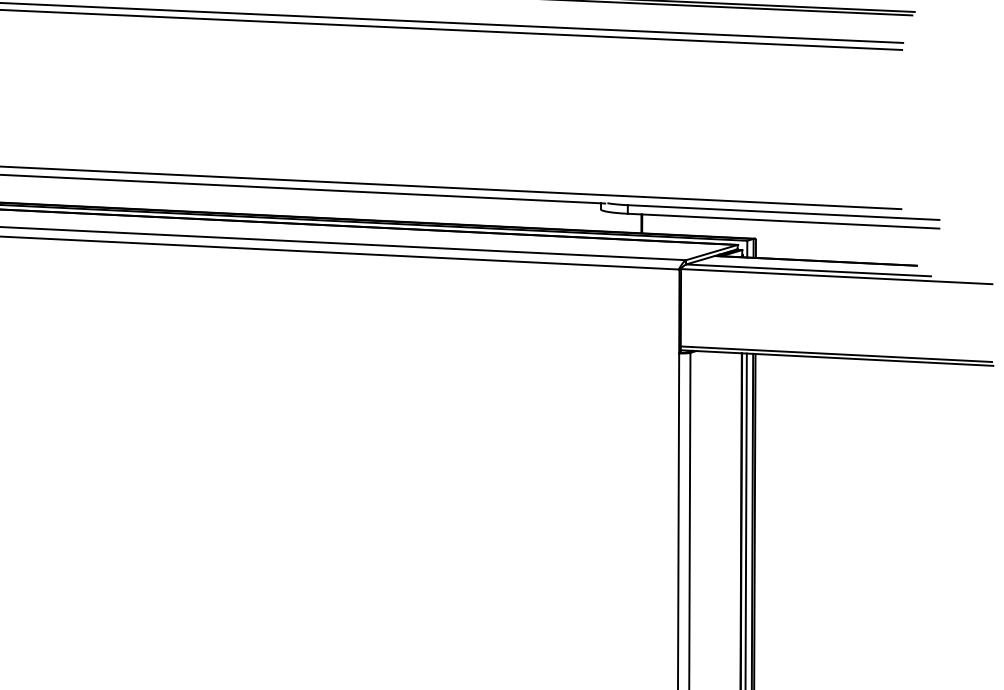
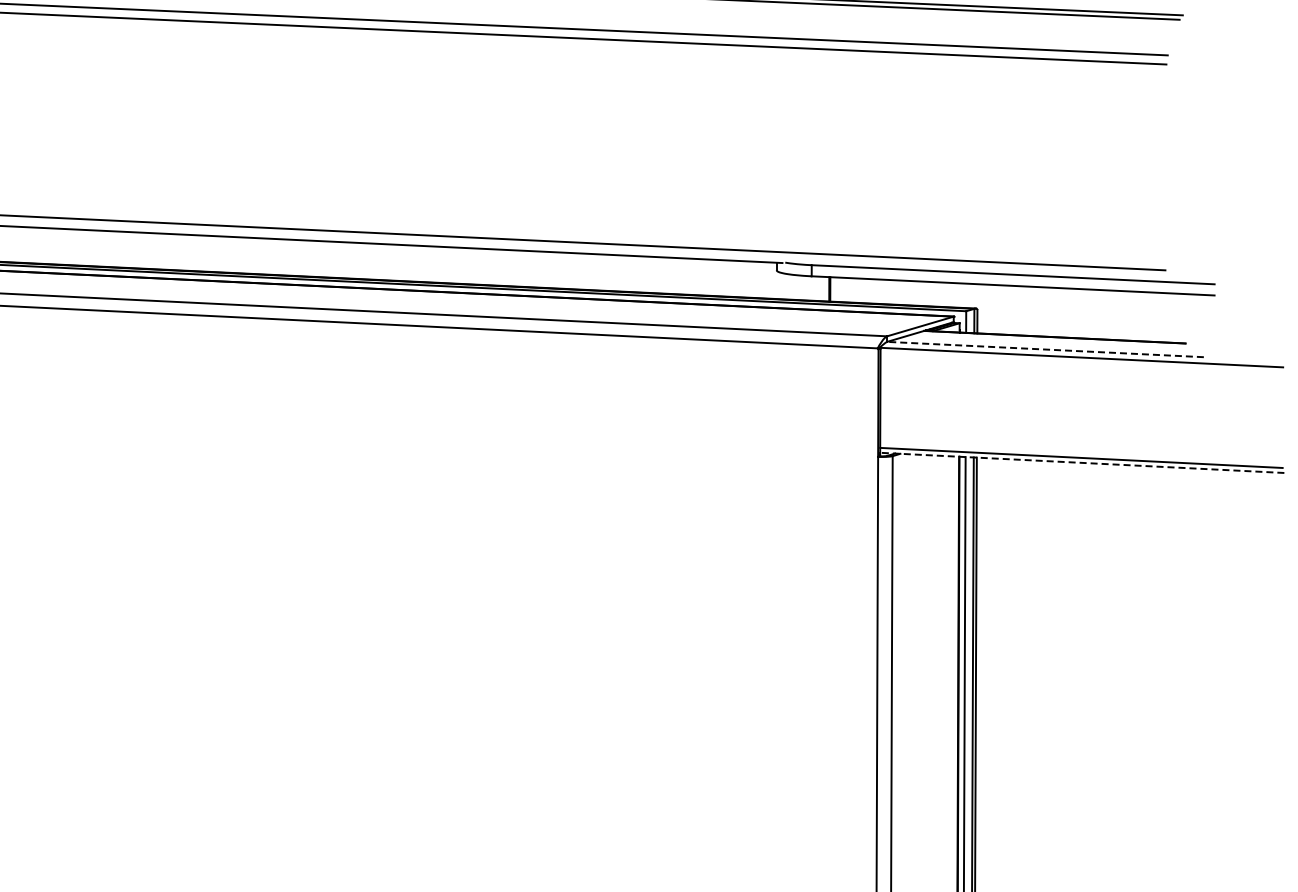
line: (808, 270) -> (1045, 349), solid -> dashed
line: (836, 357) -> (1081, 462), solid -> dashed

